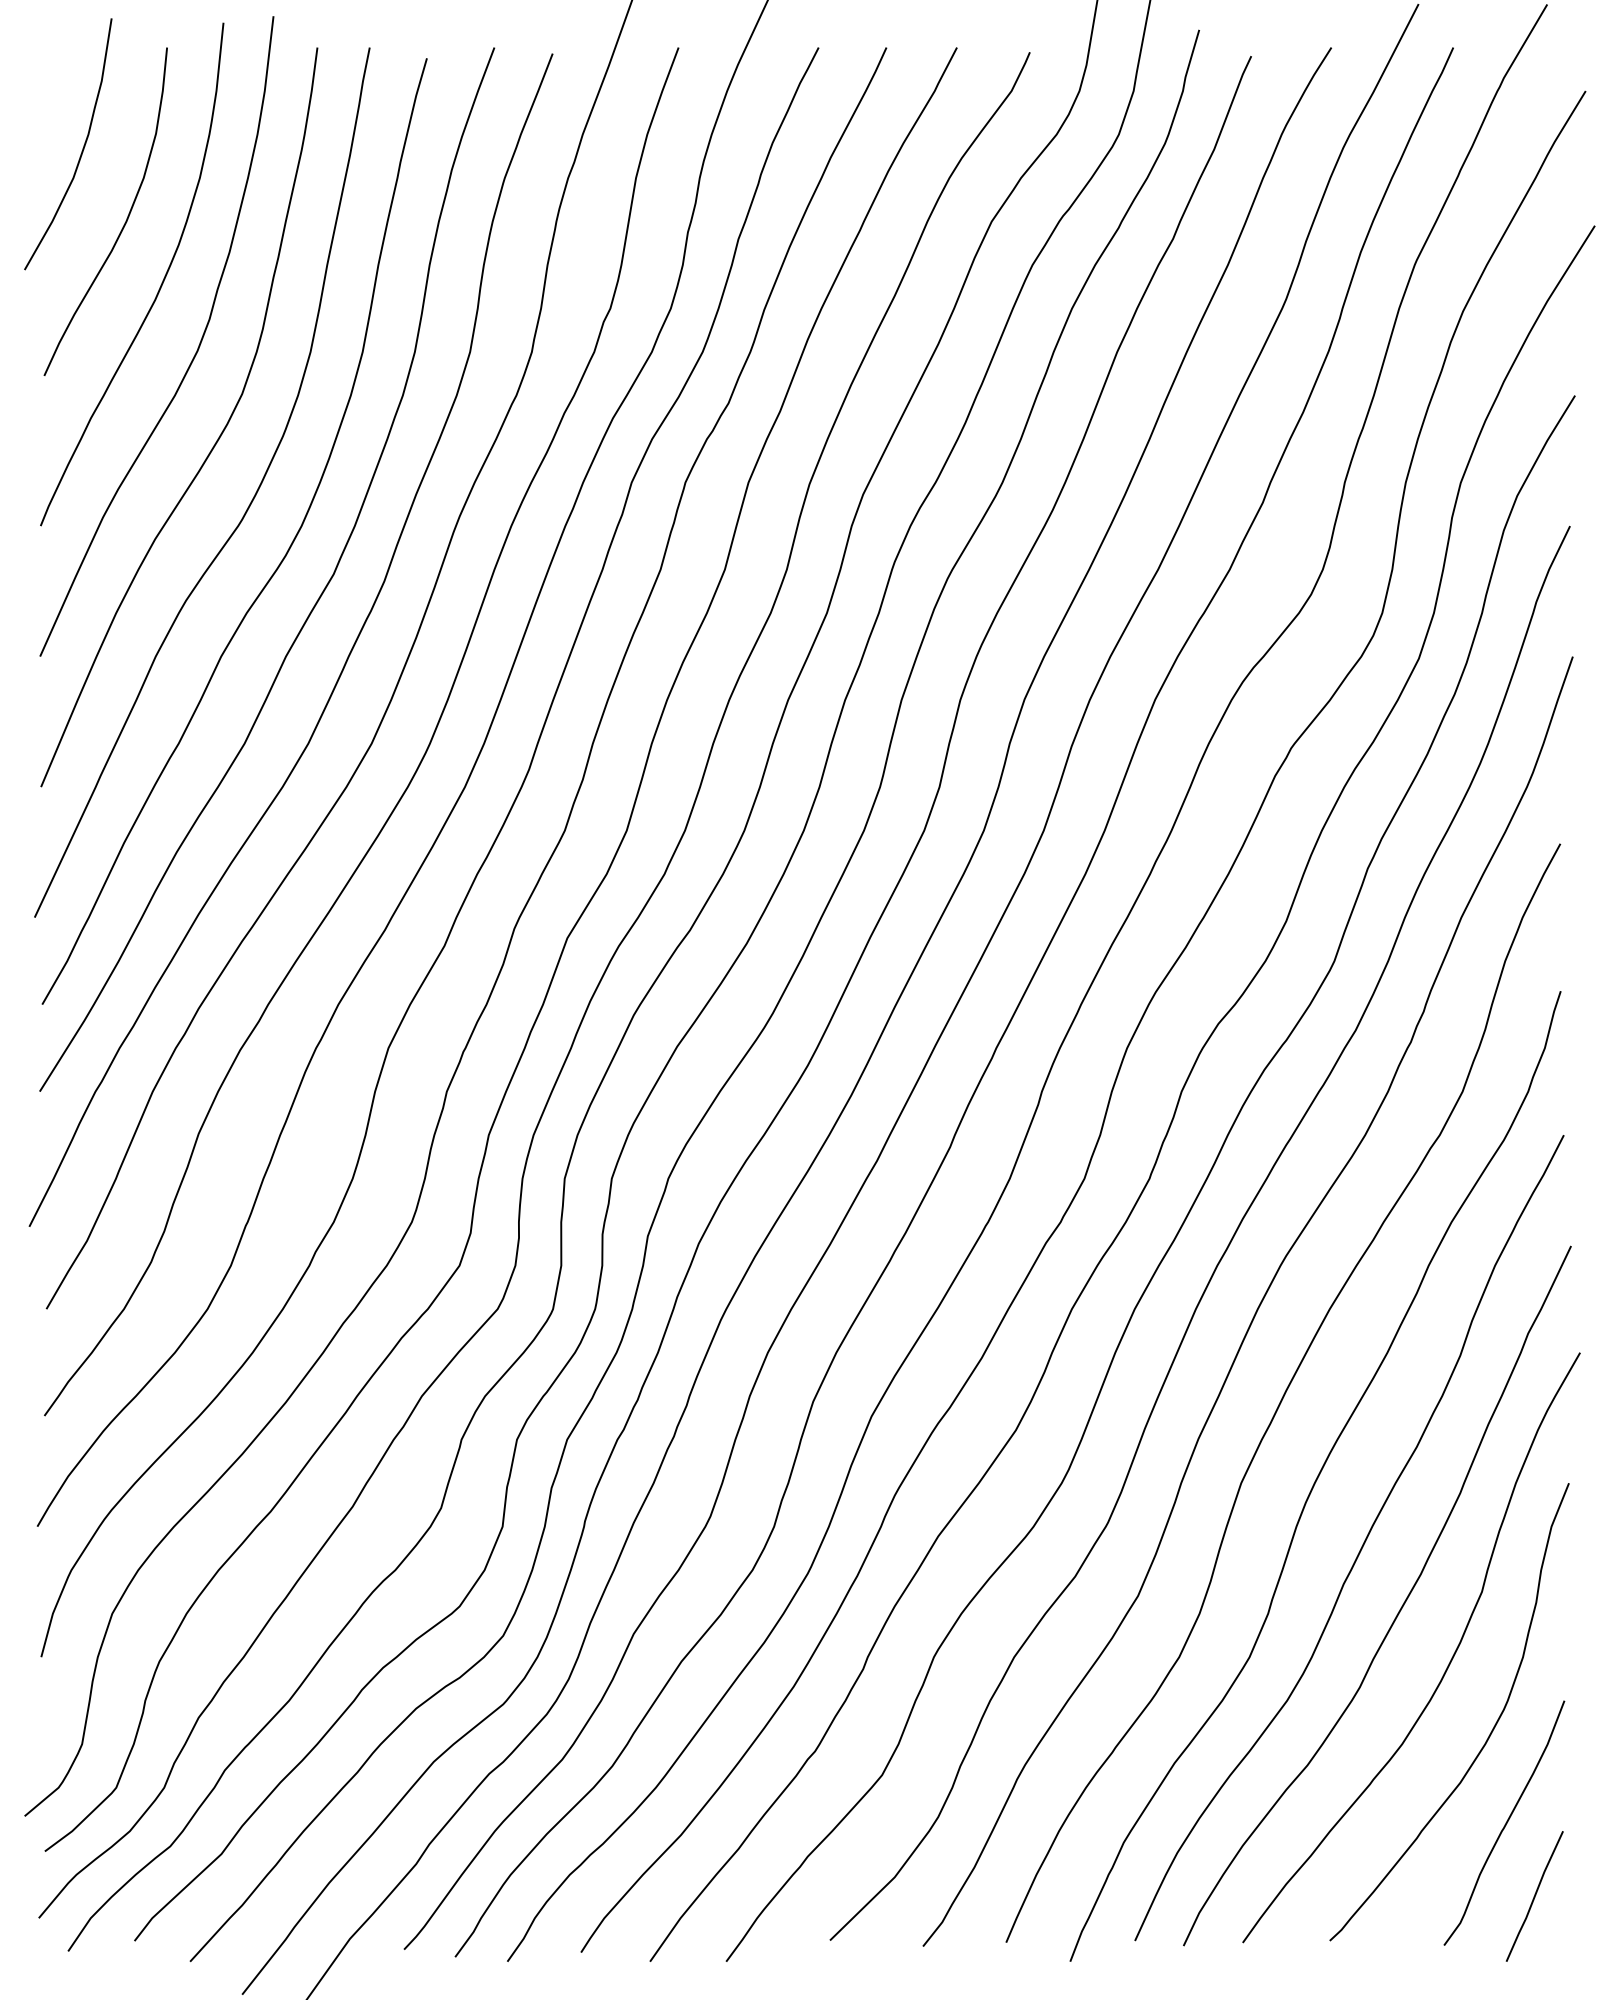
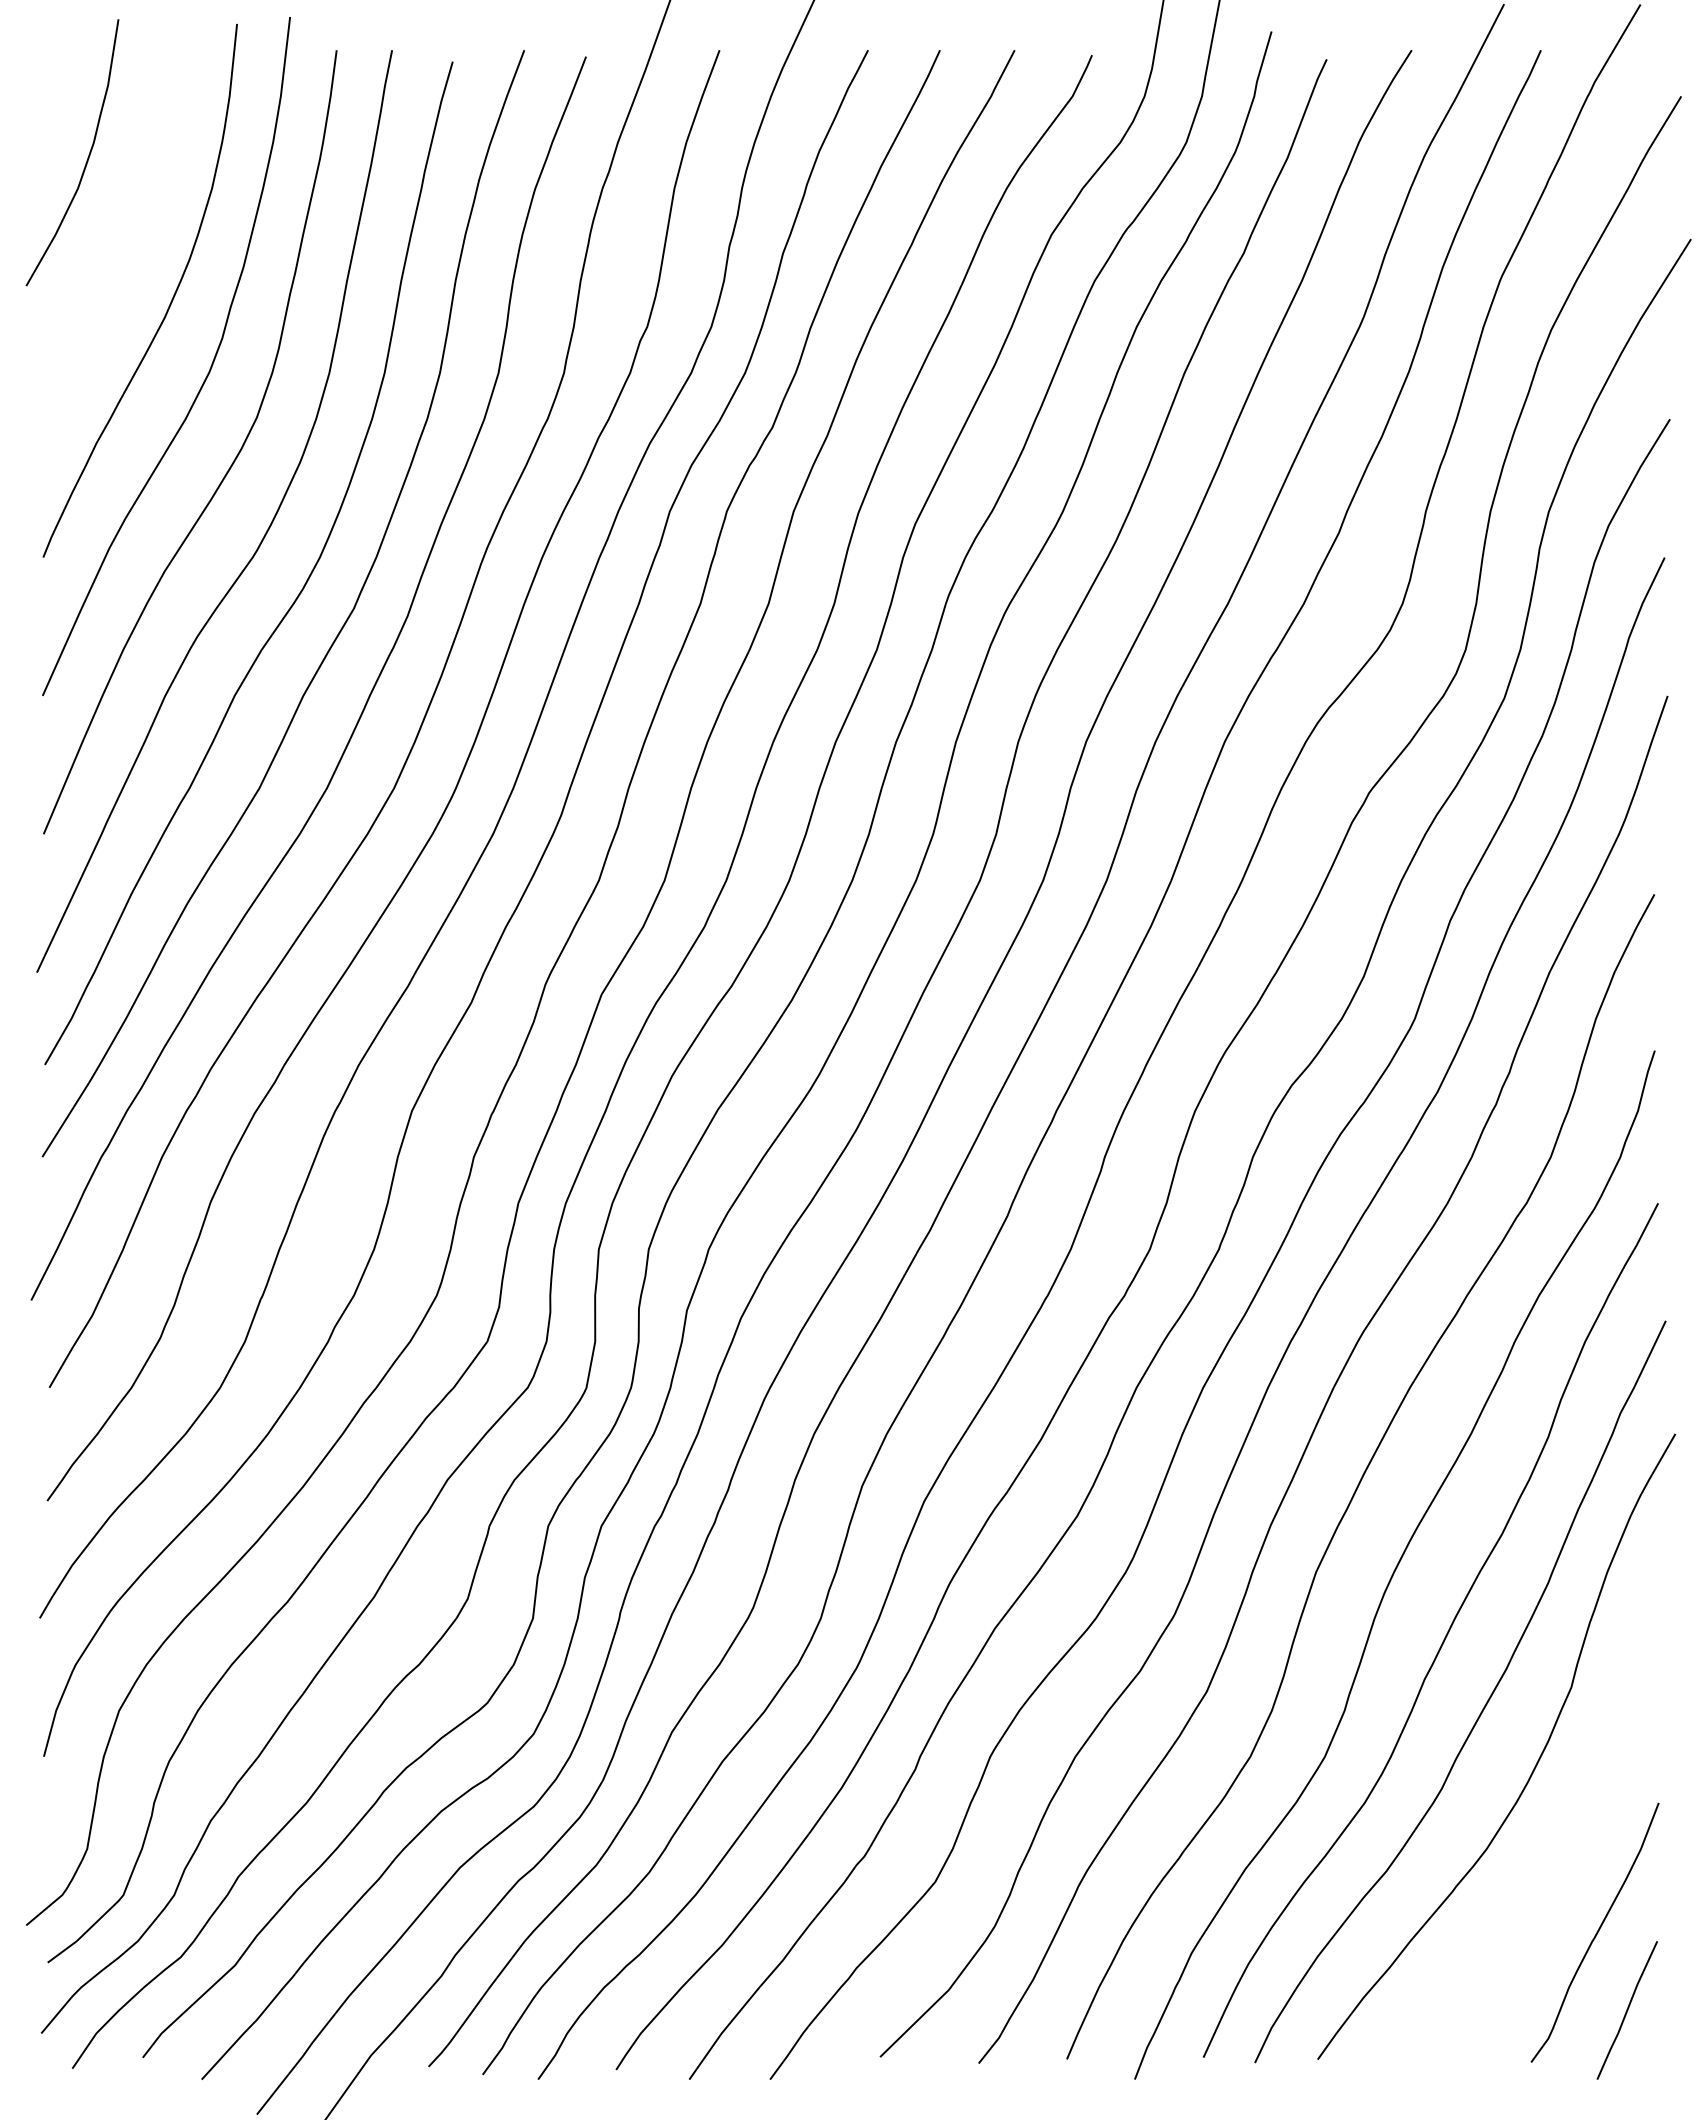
curve: (125, 220) -> (133, 233), removed
curve: (1488, 1735) -> (1578, 1839), removed

